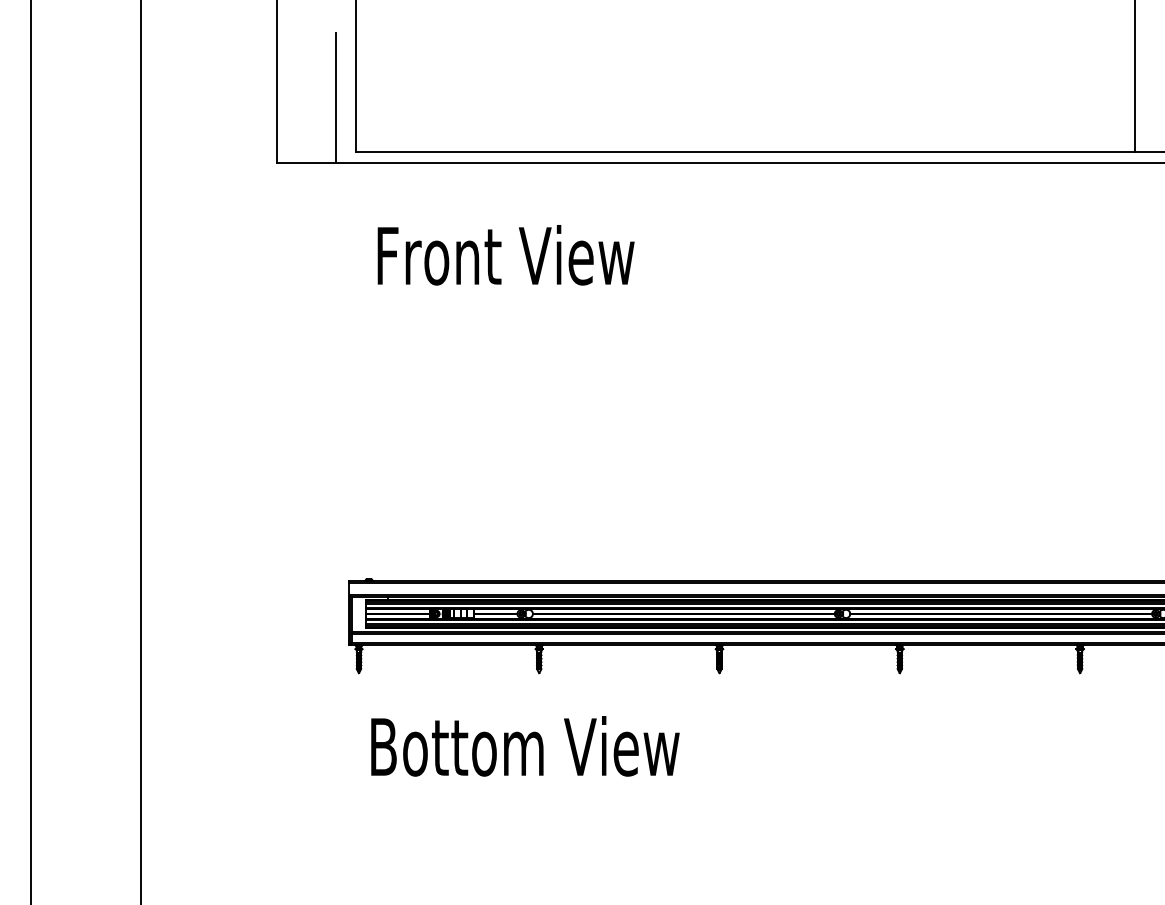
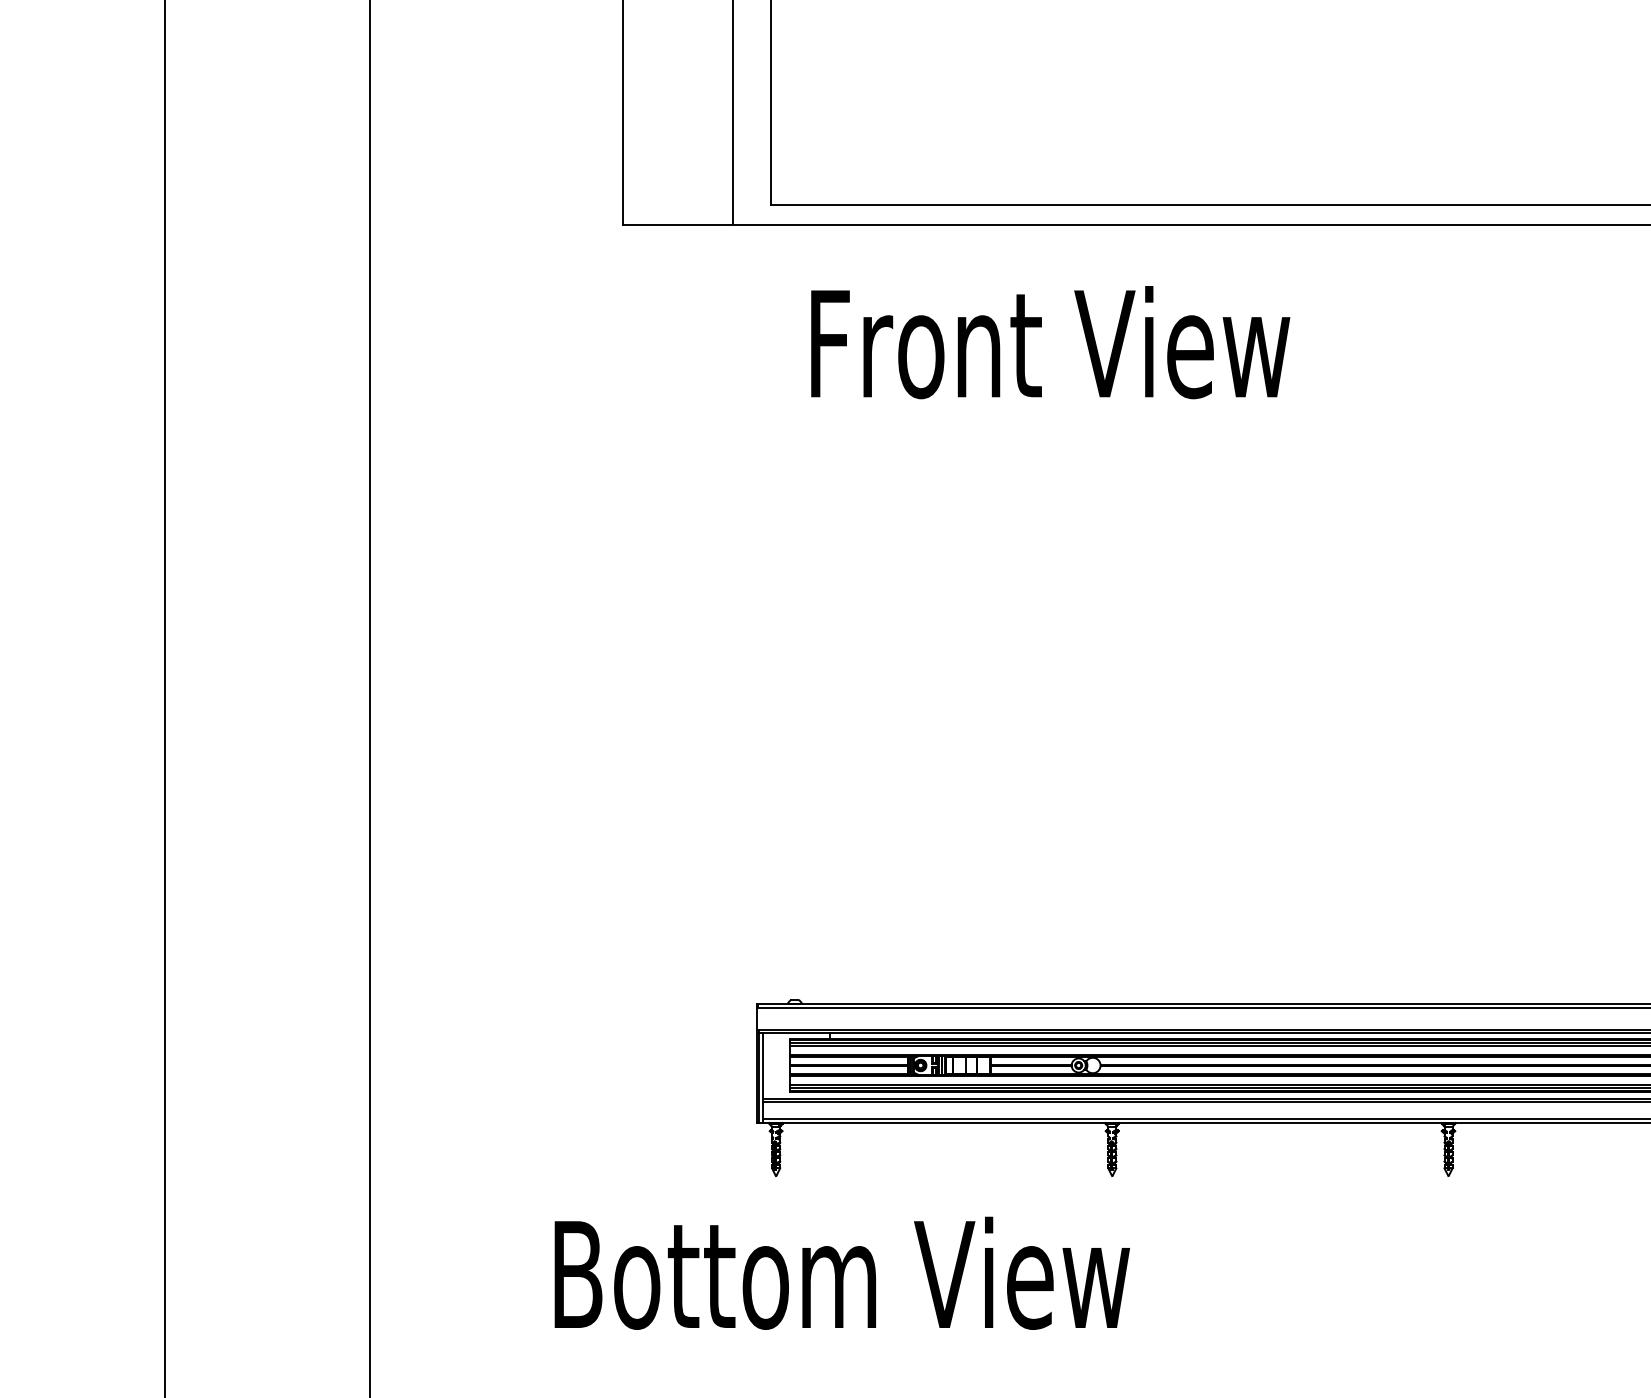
text: (505, 255) -> (1049, 342), moved
text: (525, 746) -> (842, 1273), moved

